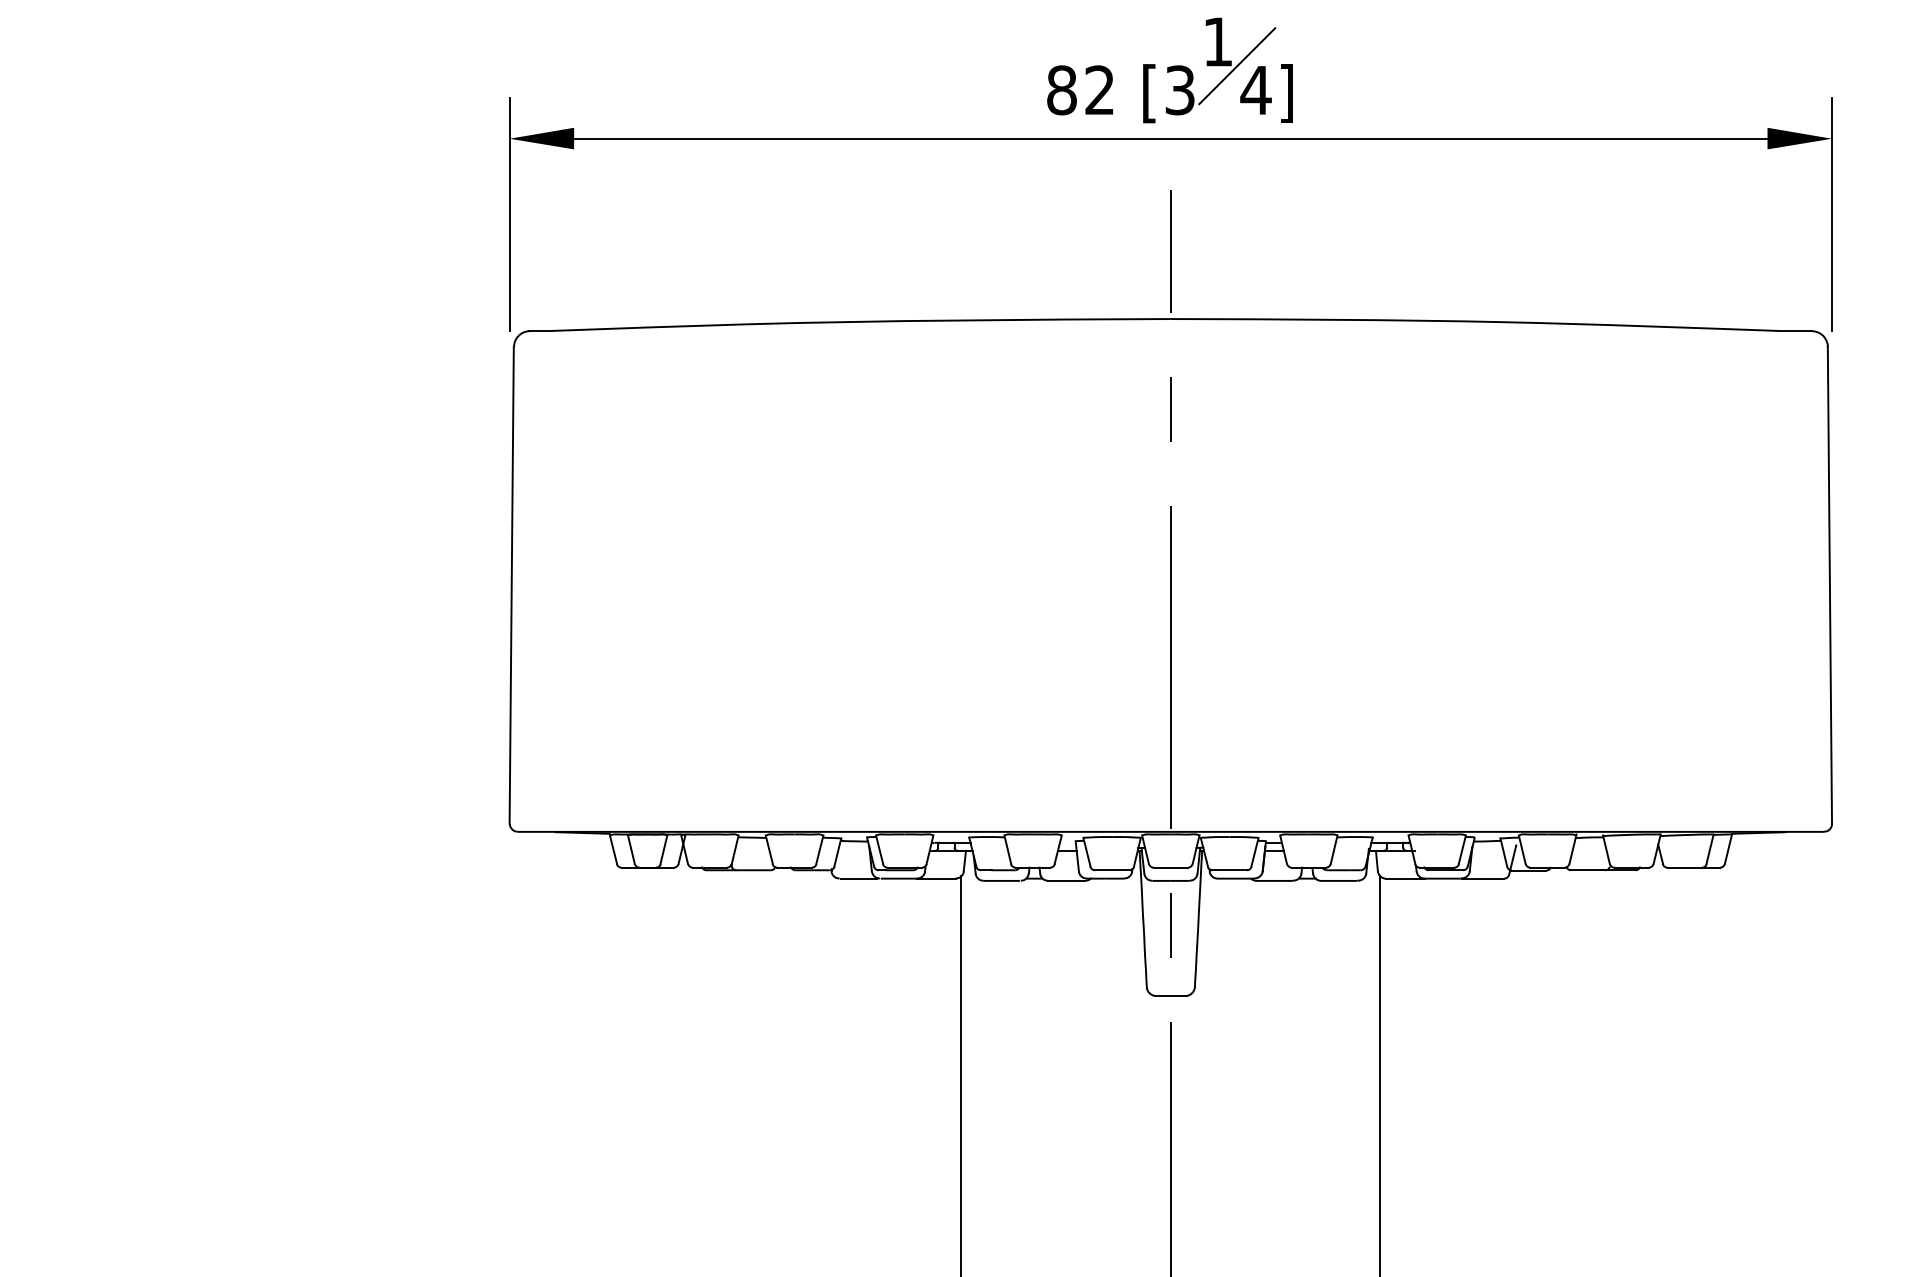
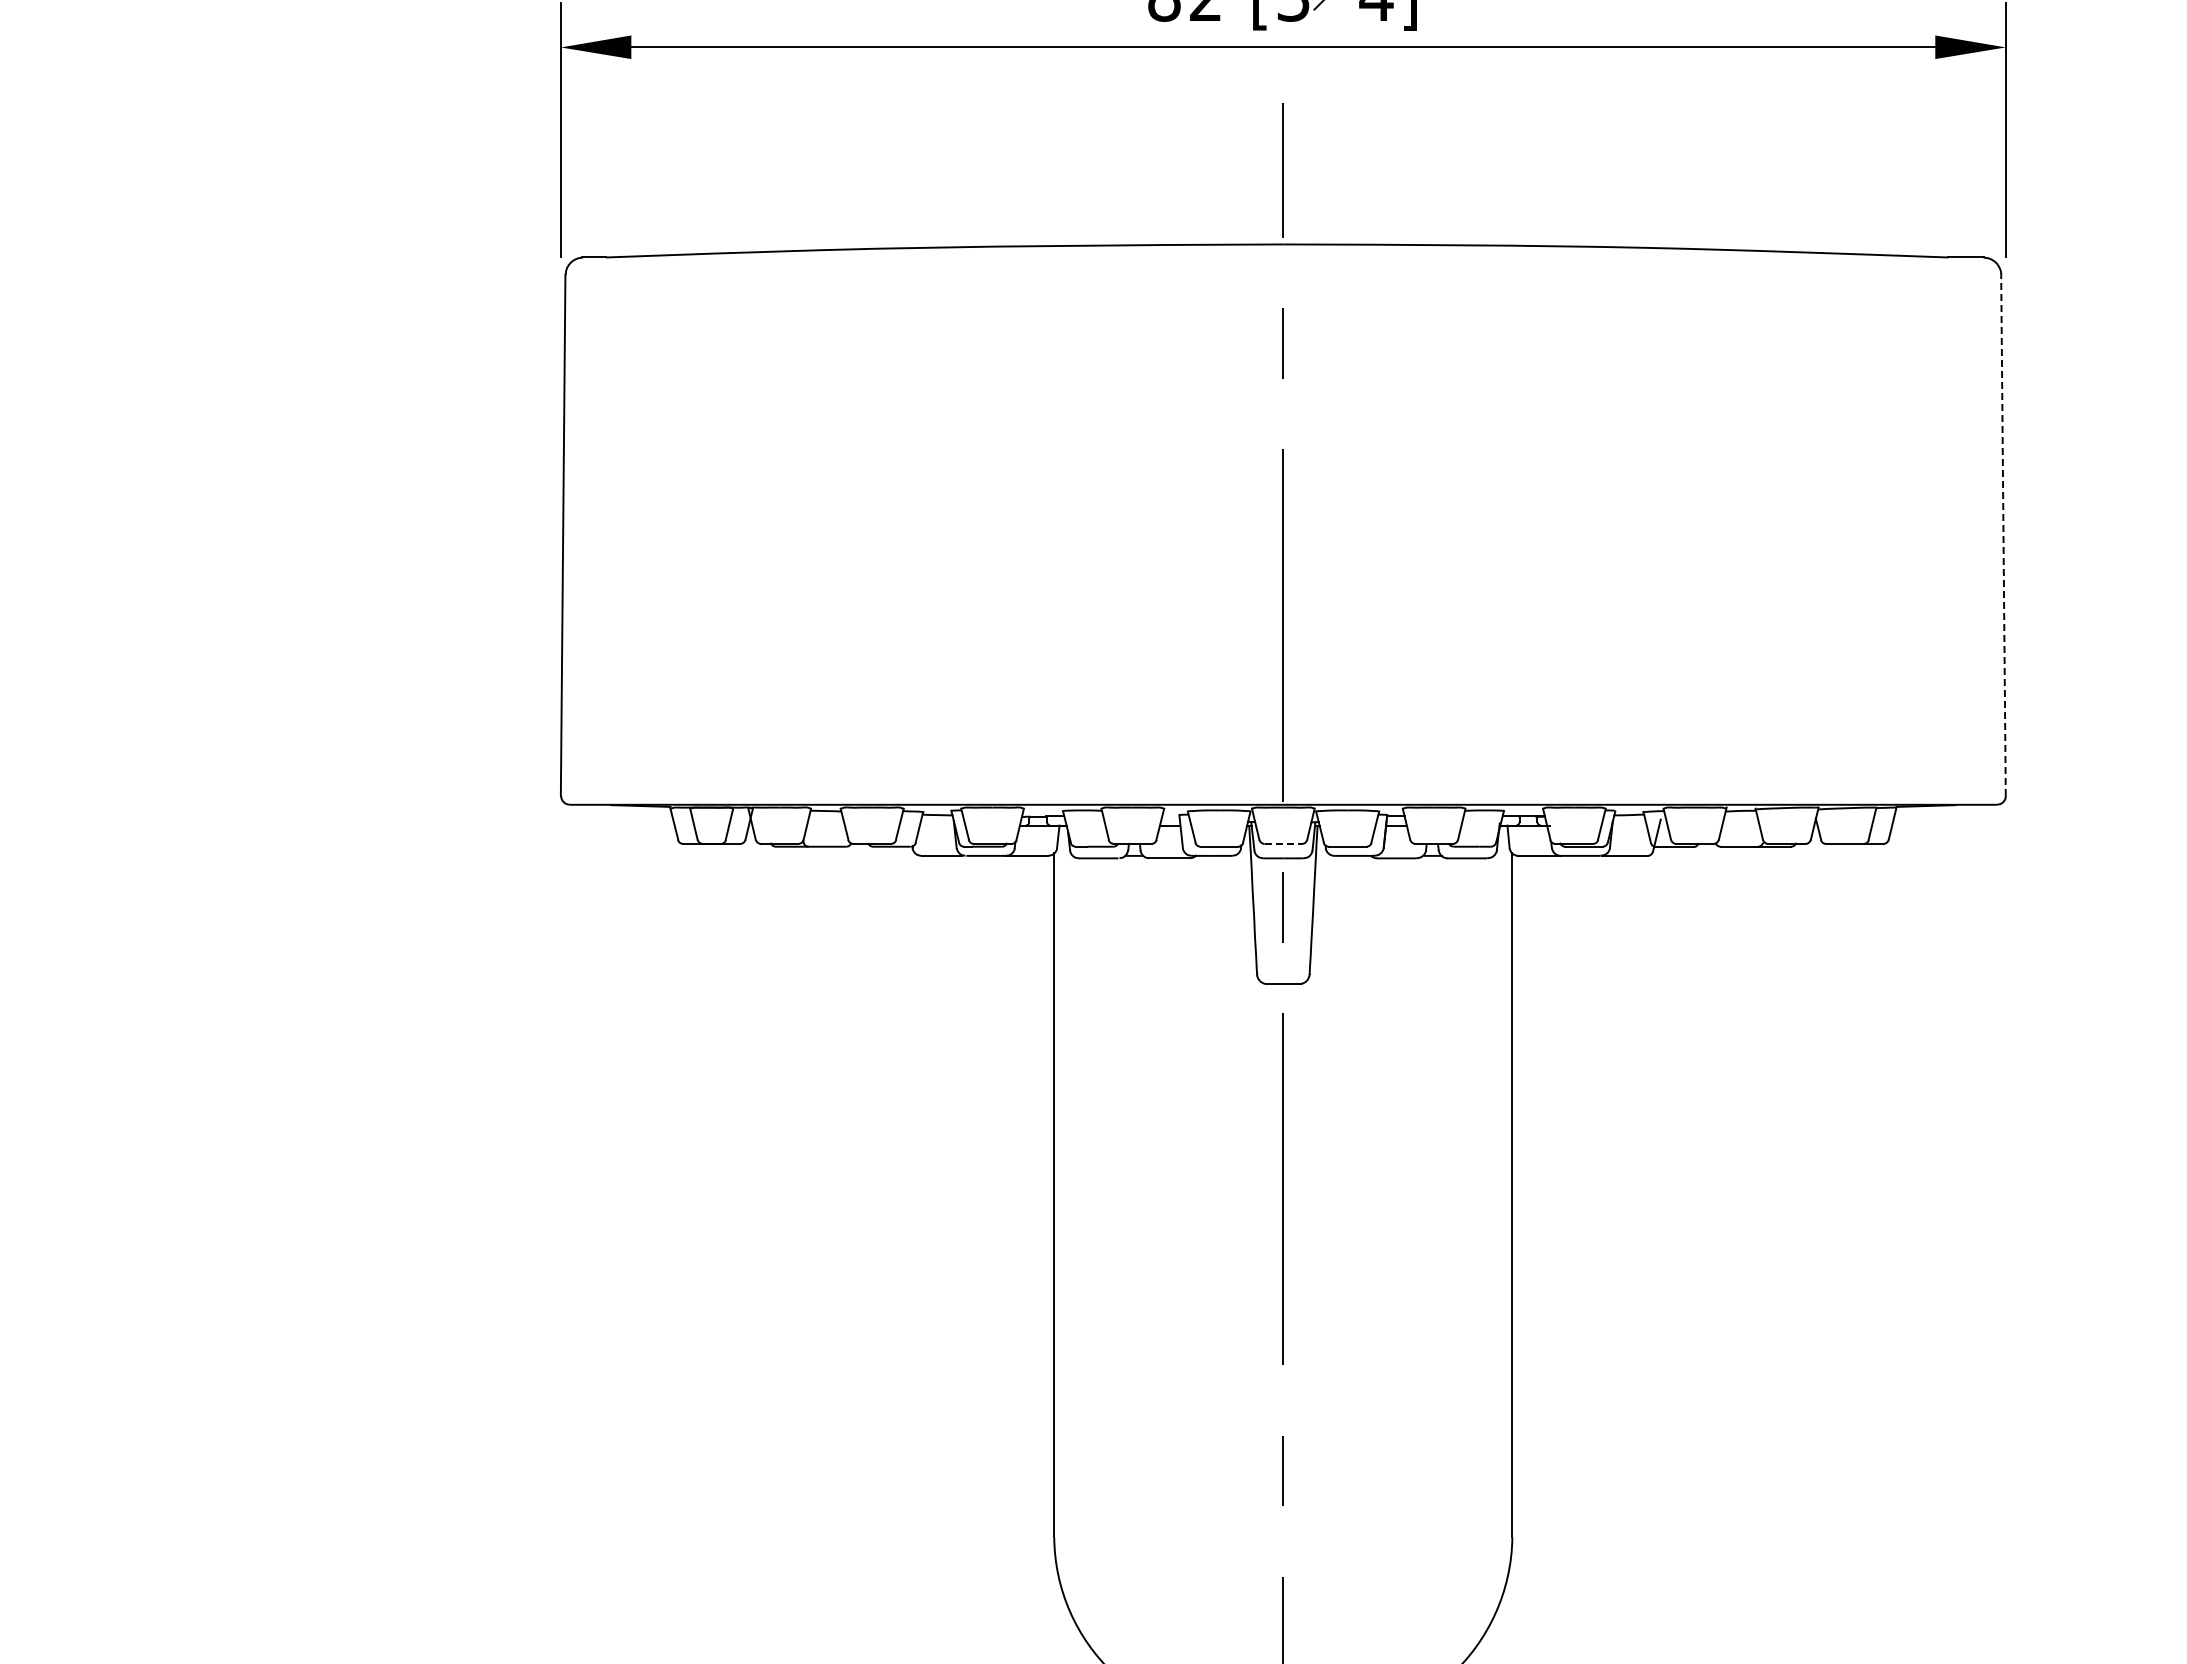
line: (1829, 585) -> (2003, 535), solid -> dashed
line: (1170, 867) -> (1283, 843), solid -> dashed

